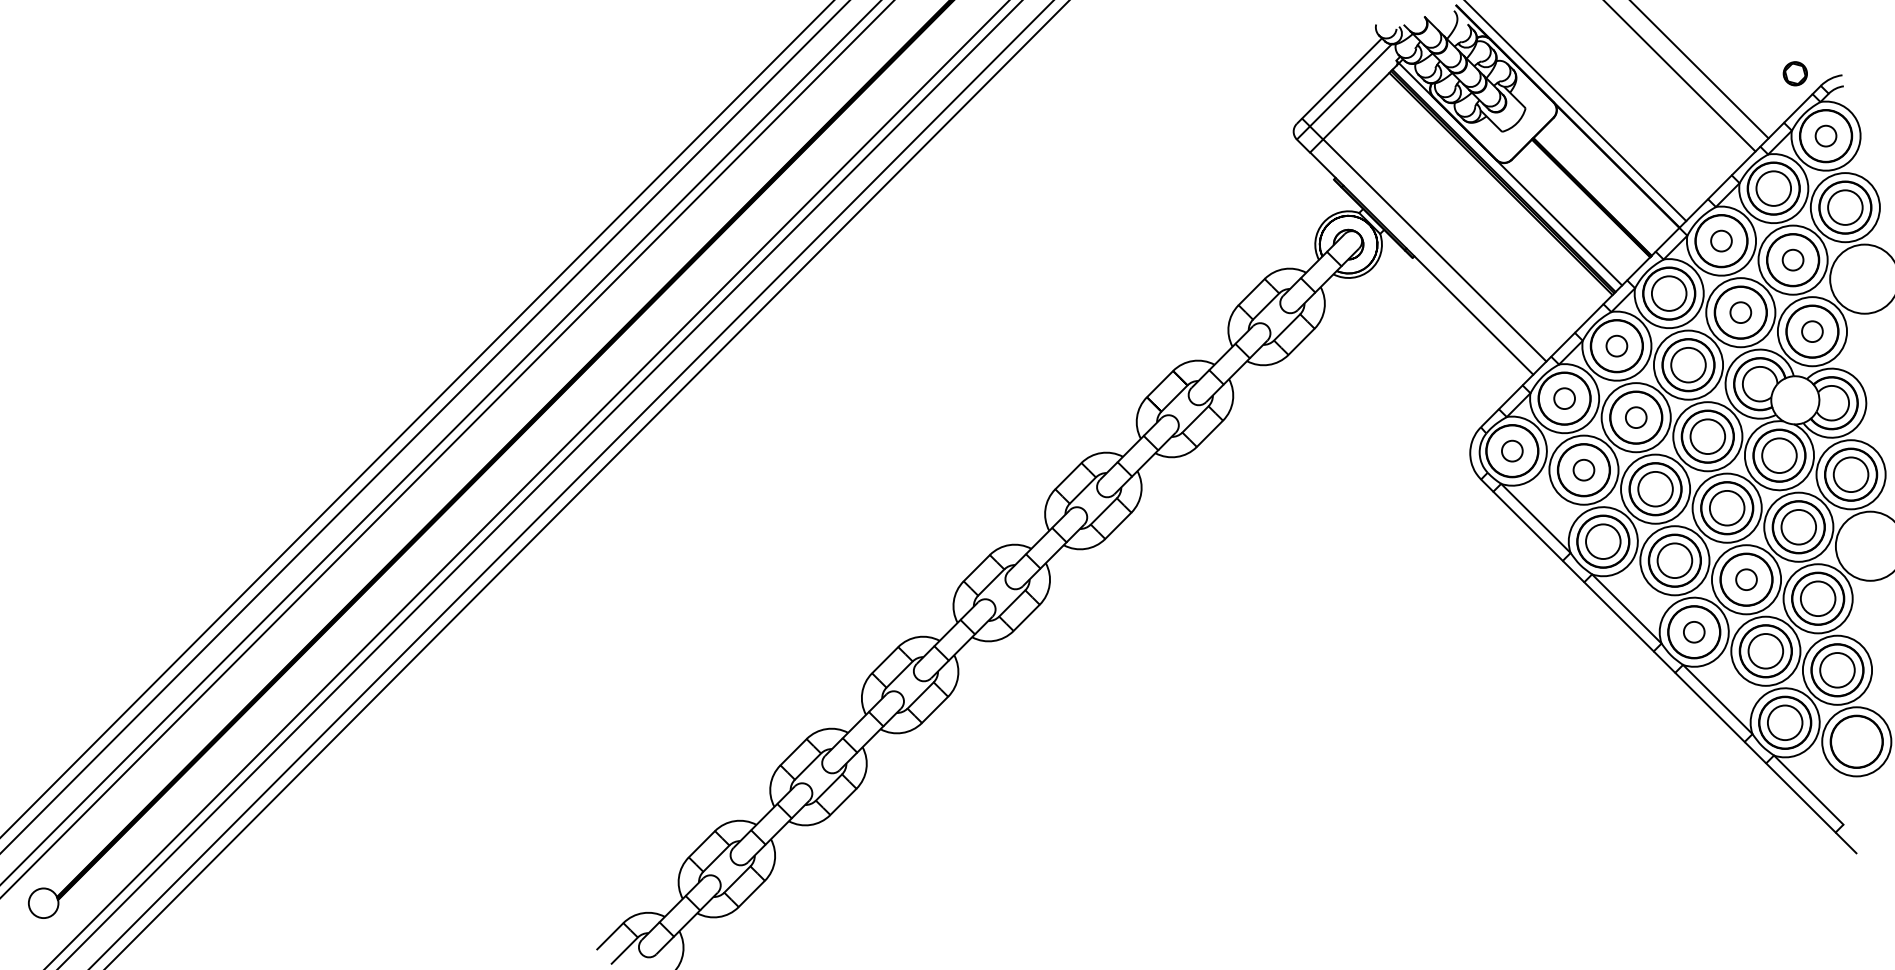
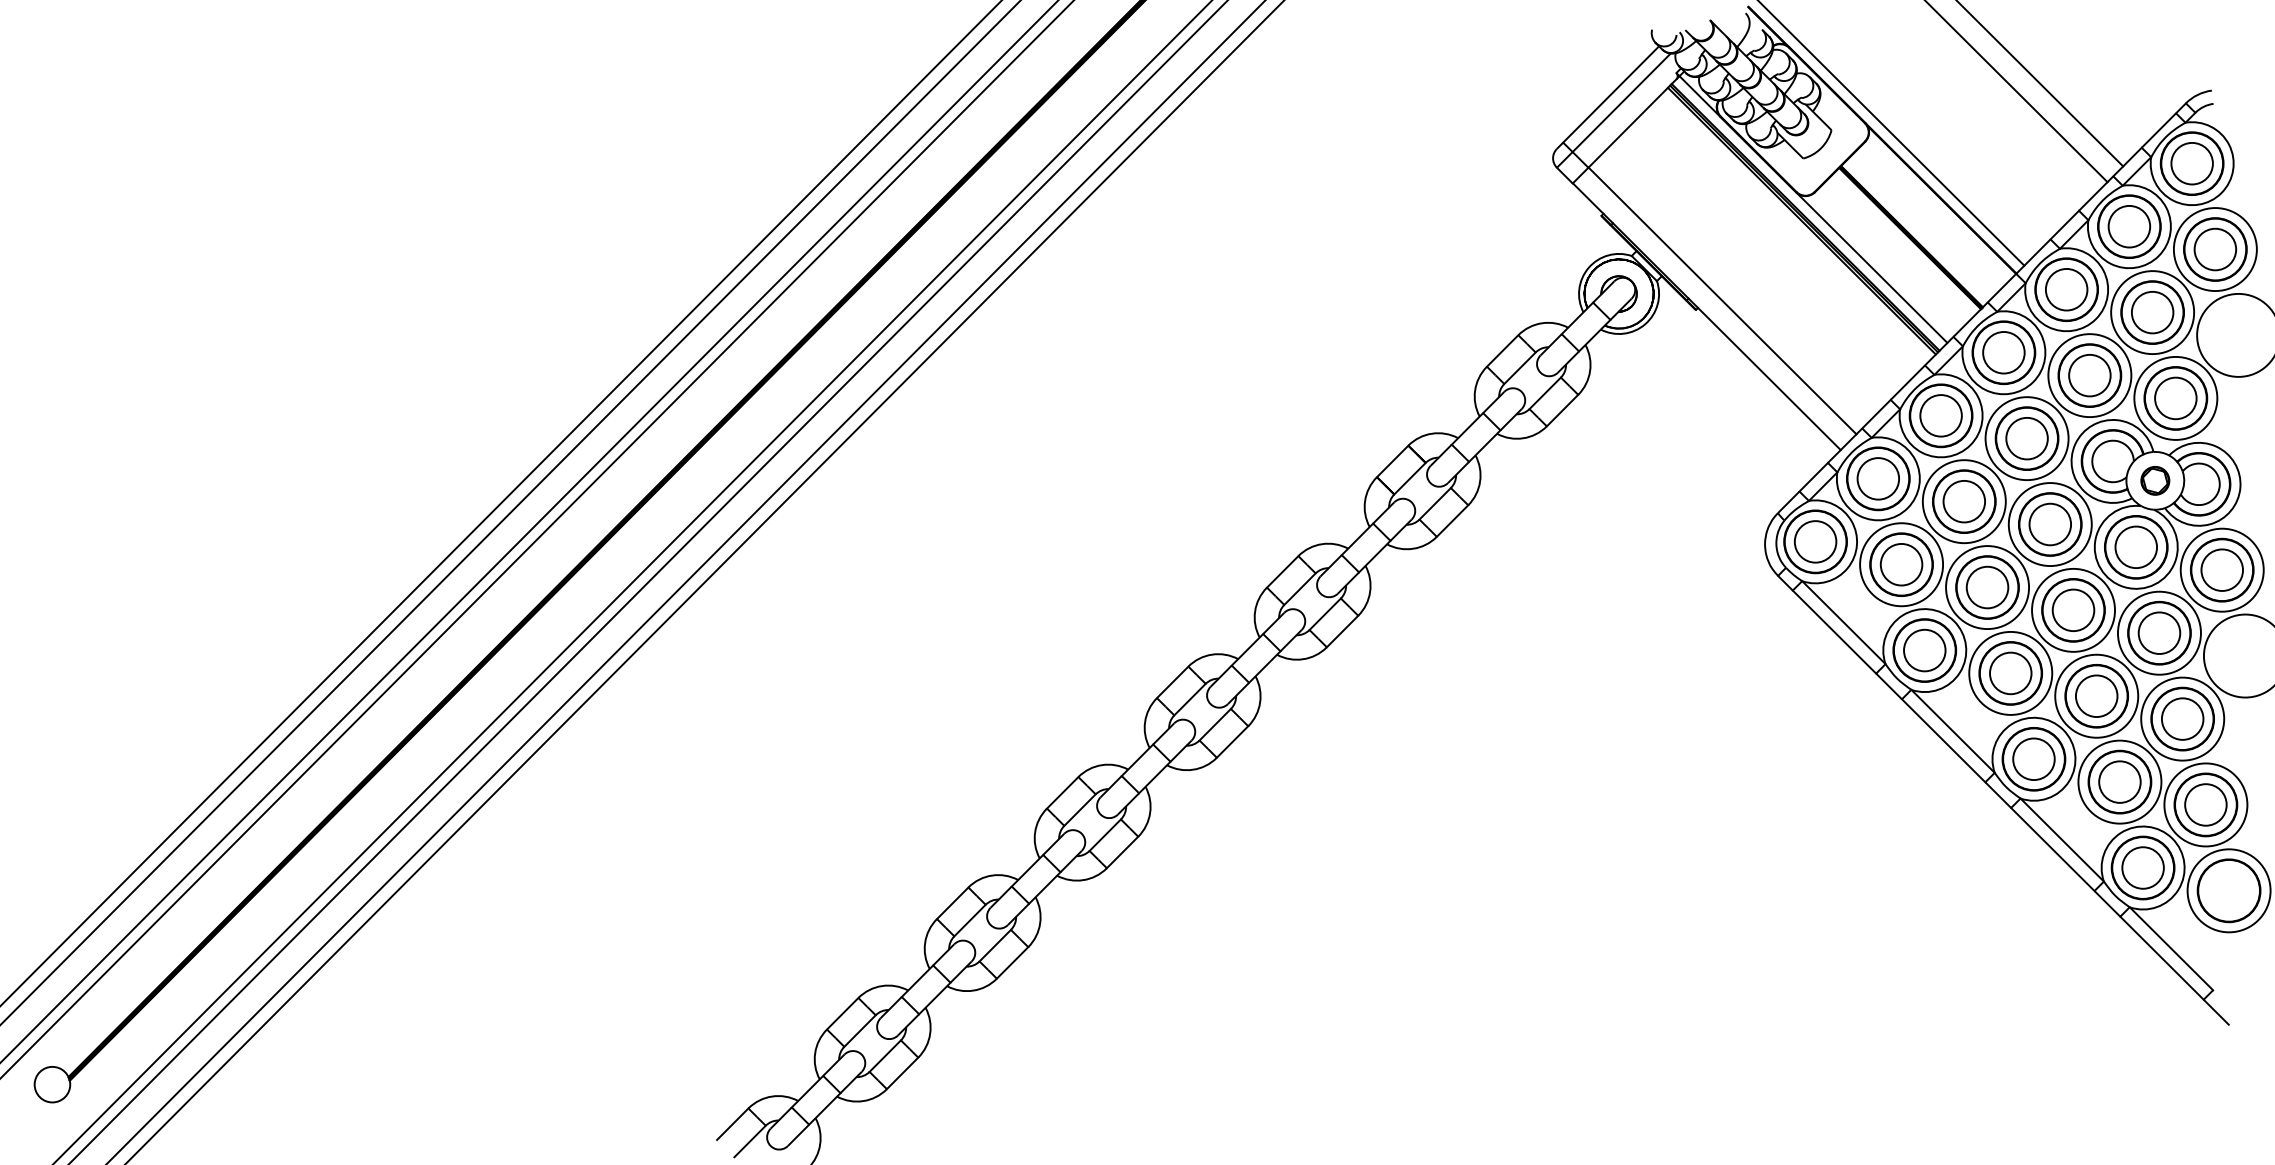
part: (1795, 73) -> (2155, 480), moved
circle: (1825, 135) -> (2191, 163), size x1.67
circle: (1721, 240) -> (2066, 289), size x1.67
circle: (1792, 260) -> (2152, 312), size x1.67
circle: (1740, 312) -> (2089, 375), size x1.67
circle: (1812, 331) -> (2175, 398), size x1.67
circle: (1616, 345) -> (1940, 415), size x1.67
circle: (1564, 398) -> (1878, 478), size x1.67
circle: (1636, 417) -> (1964, 501), size x1.67
circle: (1512, 450) -> (1815, 541), size x1.67
circle: (1583, 470) -> (1901, 564), size x1.67
circle: (1746, 579) -> (2096, 696), size x1.67
circle: (1693, 632) -> (2033, 759), size x1.67

